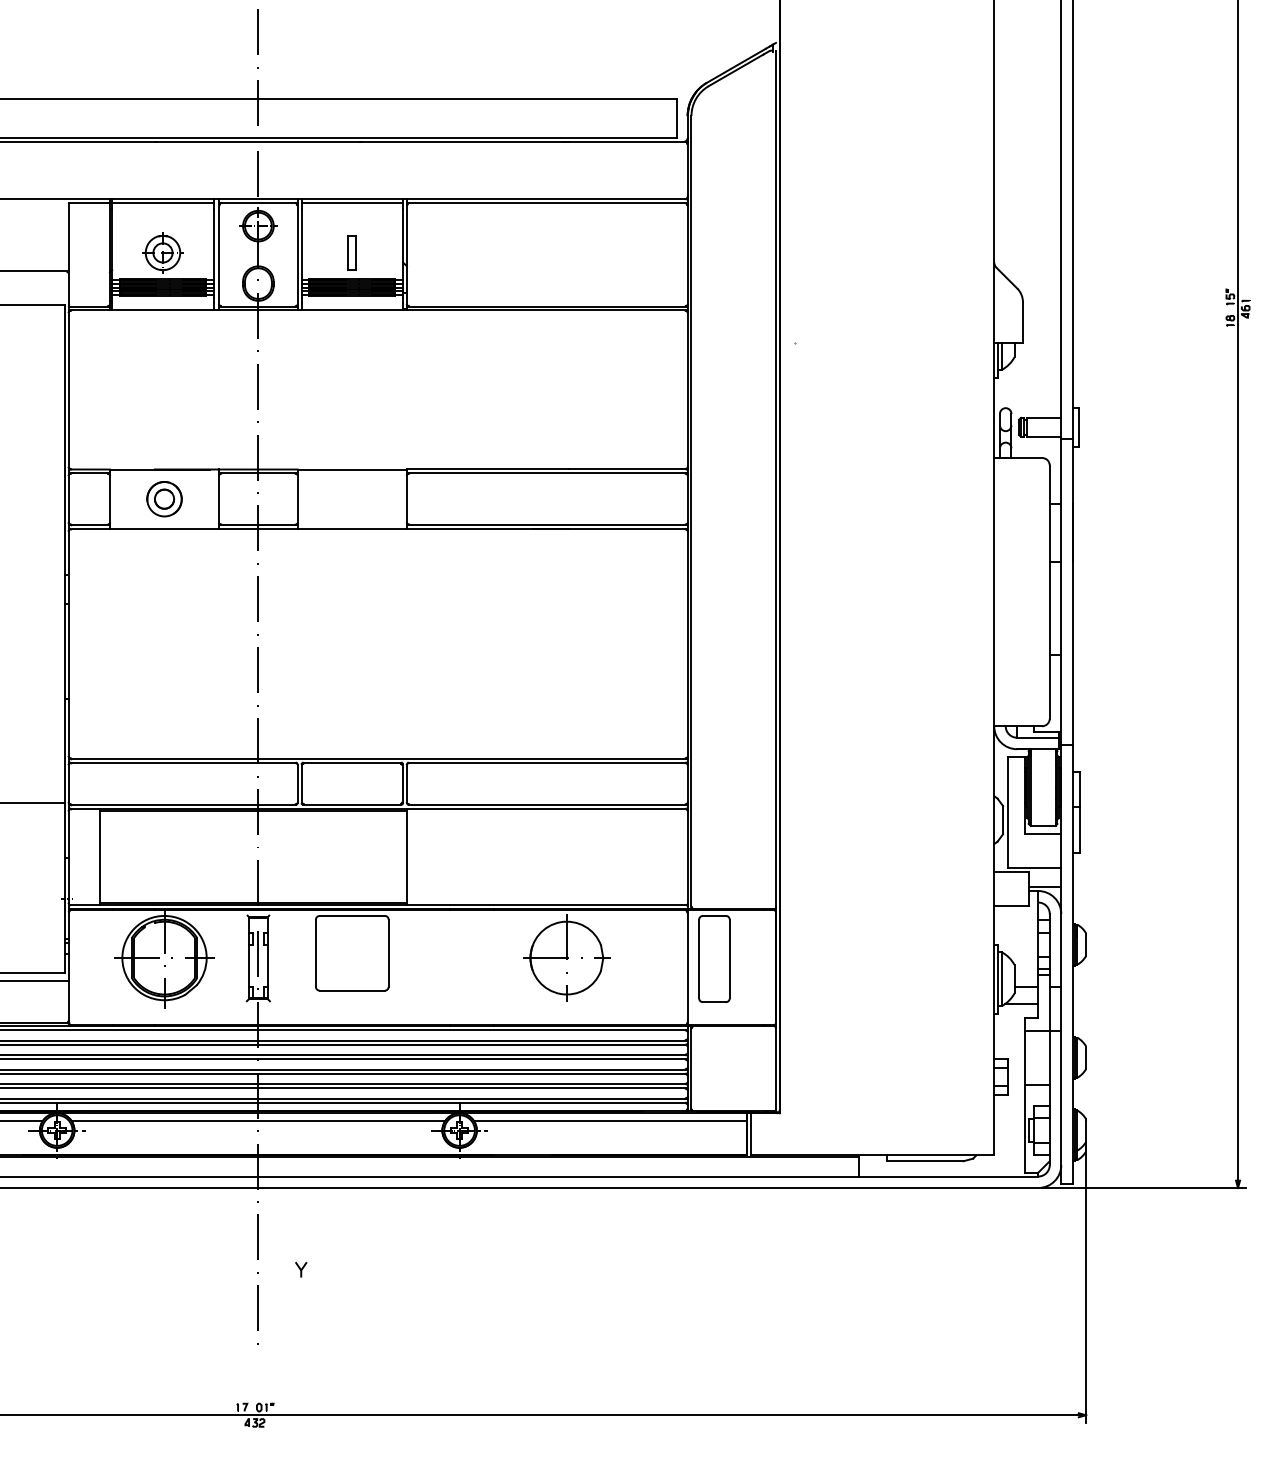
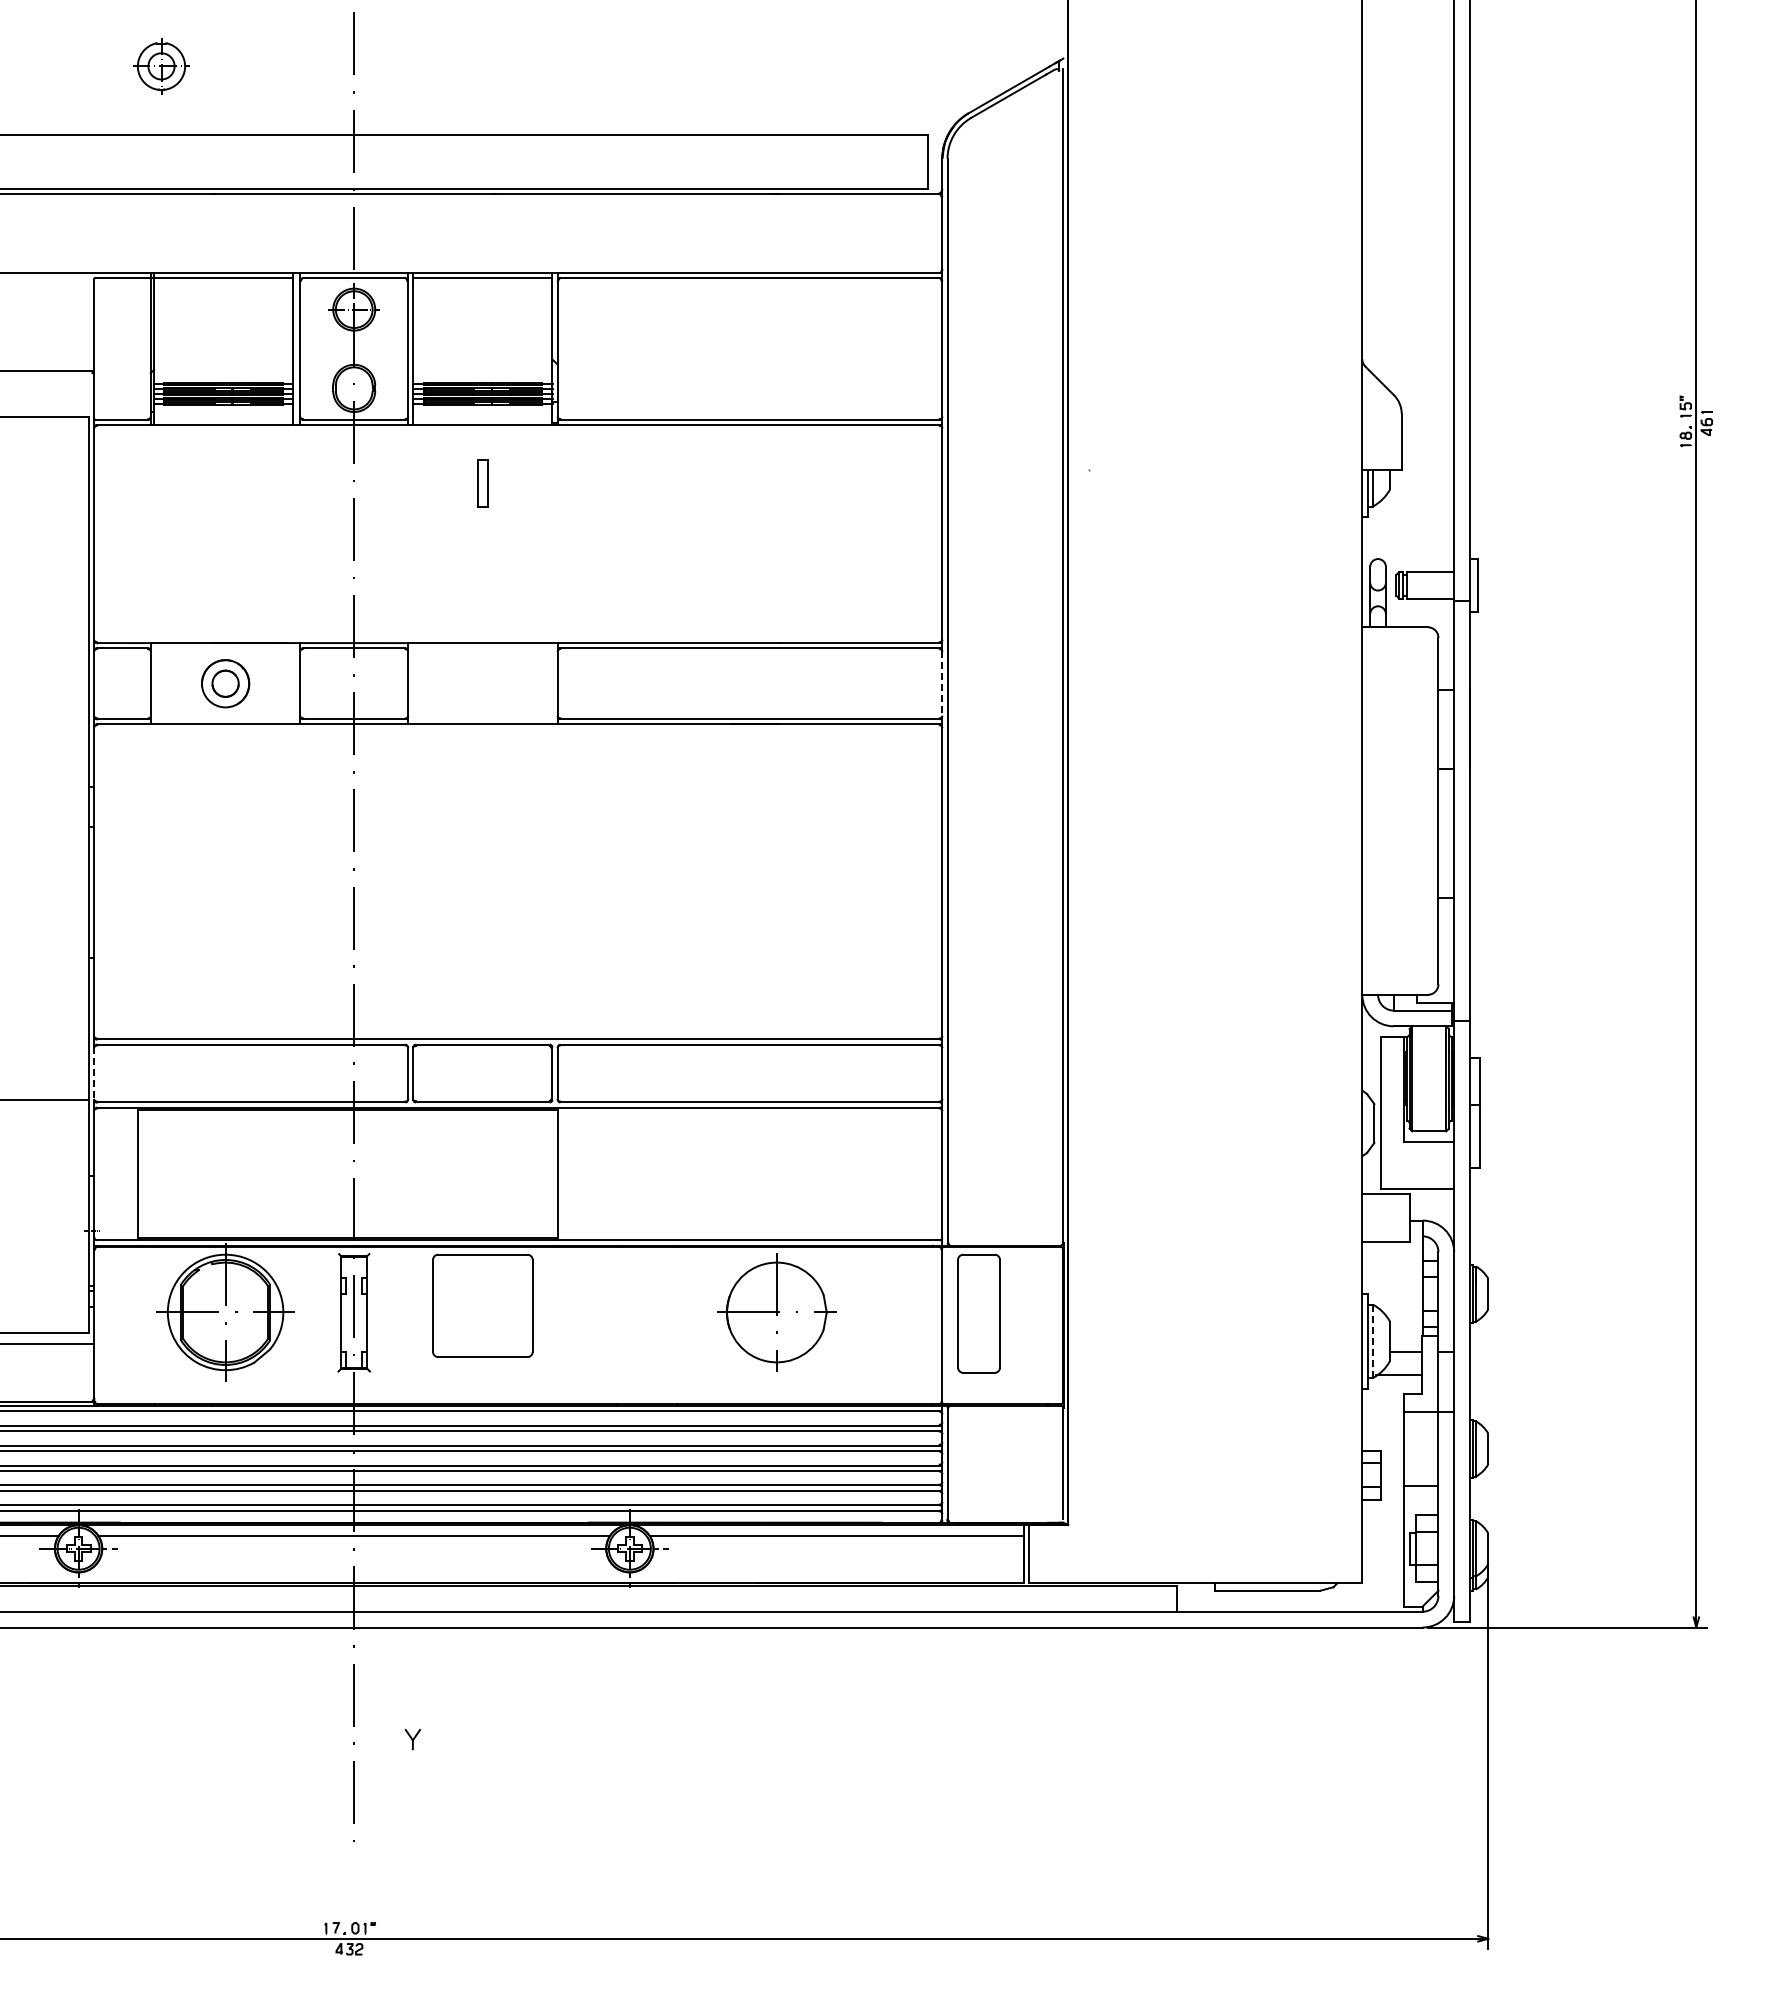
part: (162, 253) -> (161, 66), moved
part: (352, 253) -> (482, 483), moved
line: (687, 499) -> (942, 683), solid -> dashed
line: (68, 784) -> (94, 1074), solid -> dashed
line: (1044, 887) -> (1431, 1215), removed
line: (1001, 979) -> (1372, 1341), solid -> dashed

